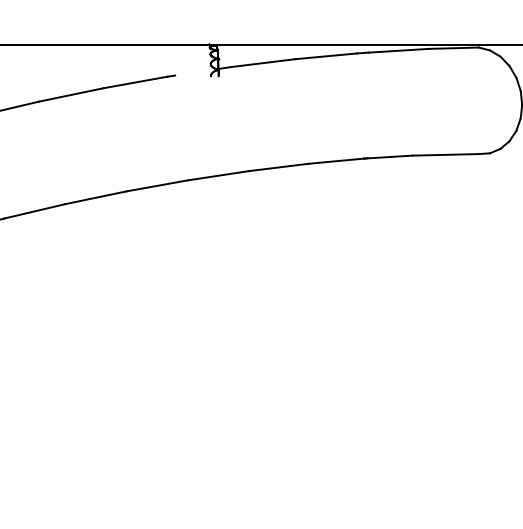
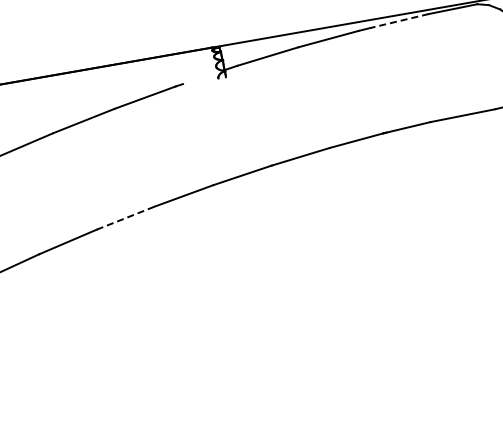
line: (398, 50) -> (398, 20), solid -> dashed
line: (96, 197) -> (126, 217), solid -> dashed

